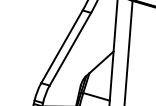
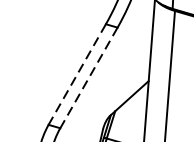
line: (61, 46) -> (76, 74), solid -> dashed
line: (70, 49) -> (89, 78), solid -> dashed

